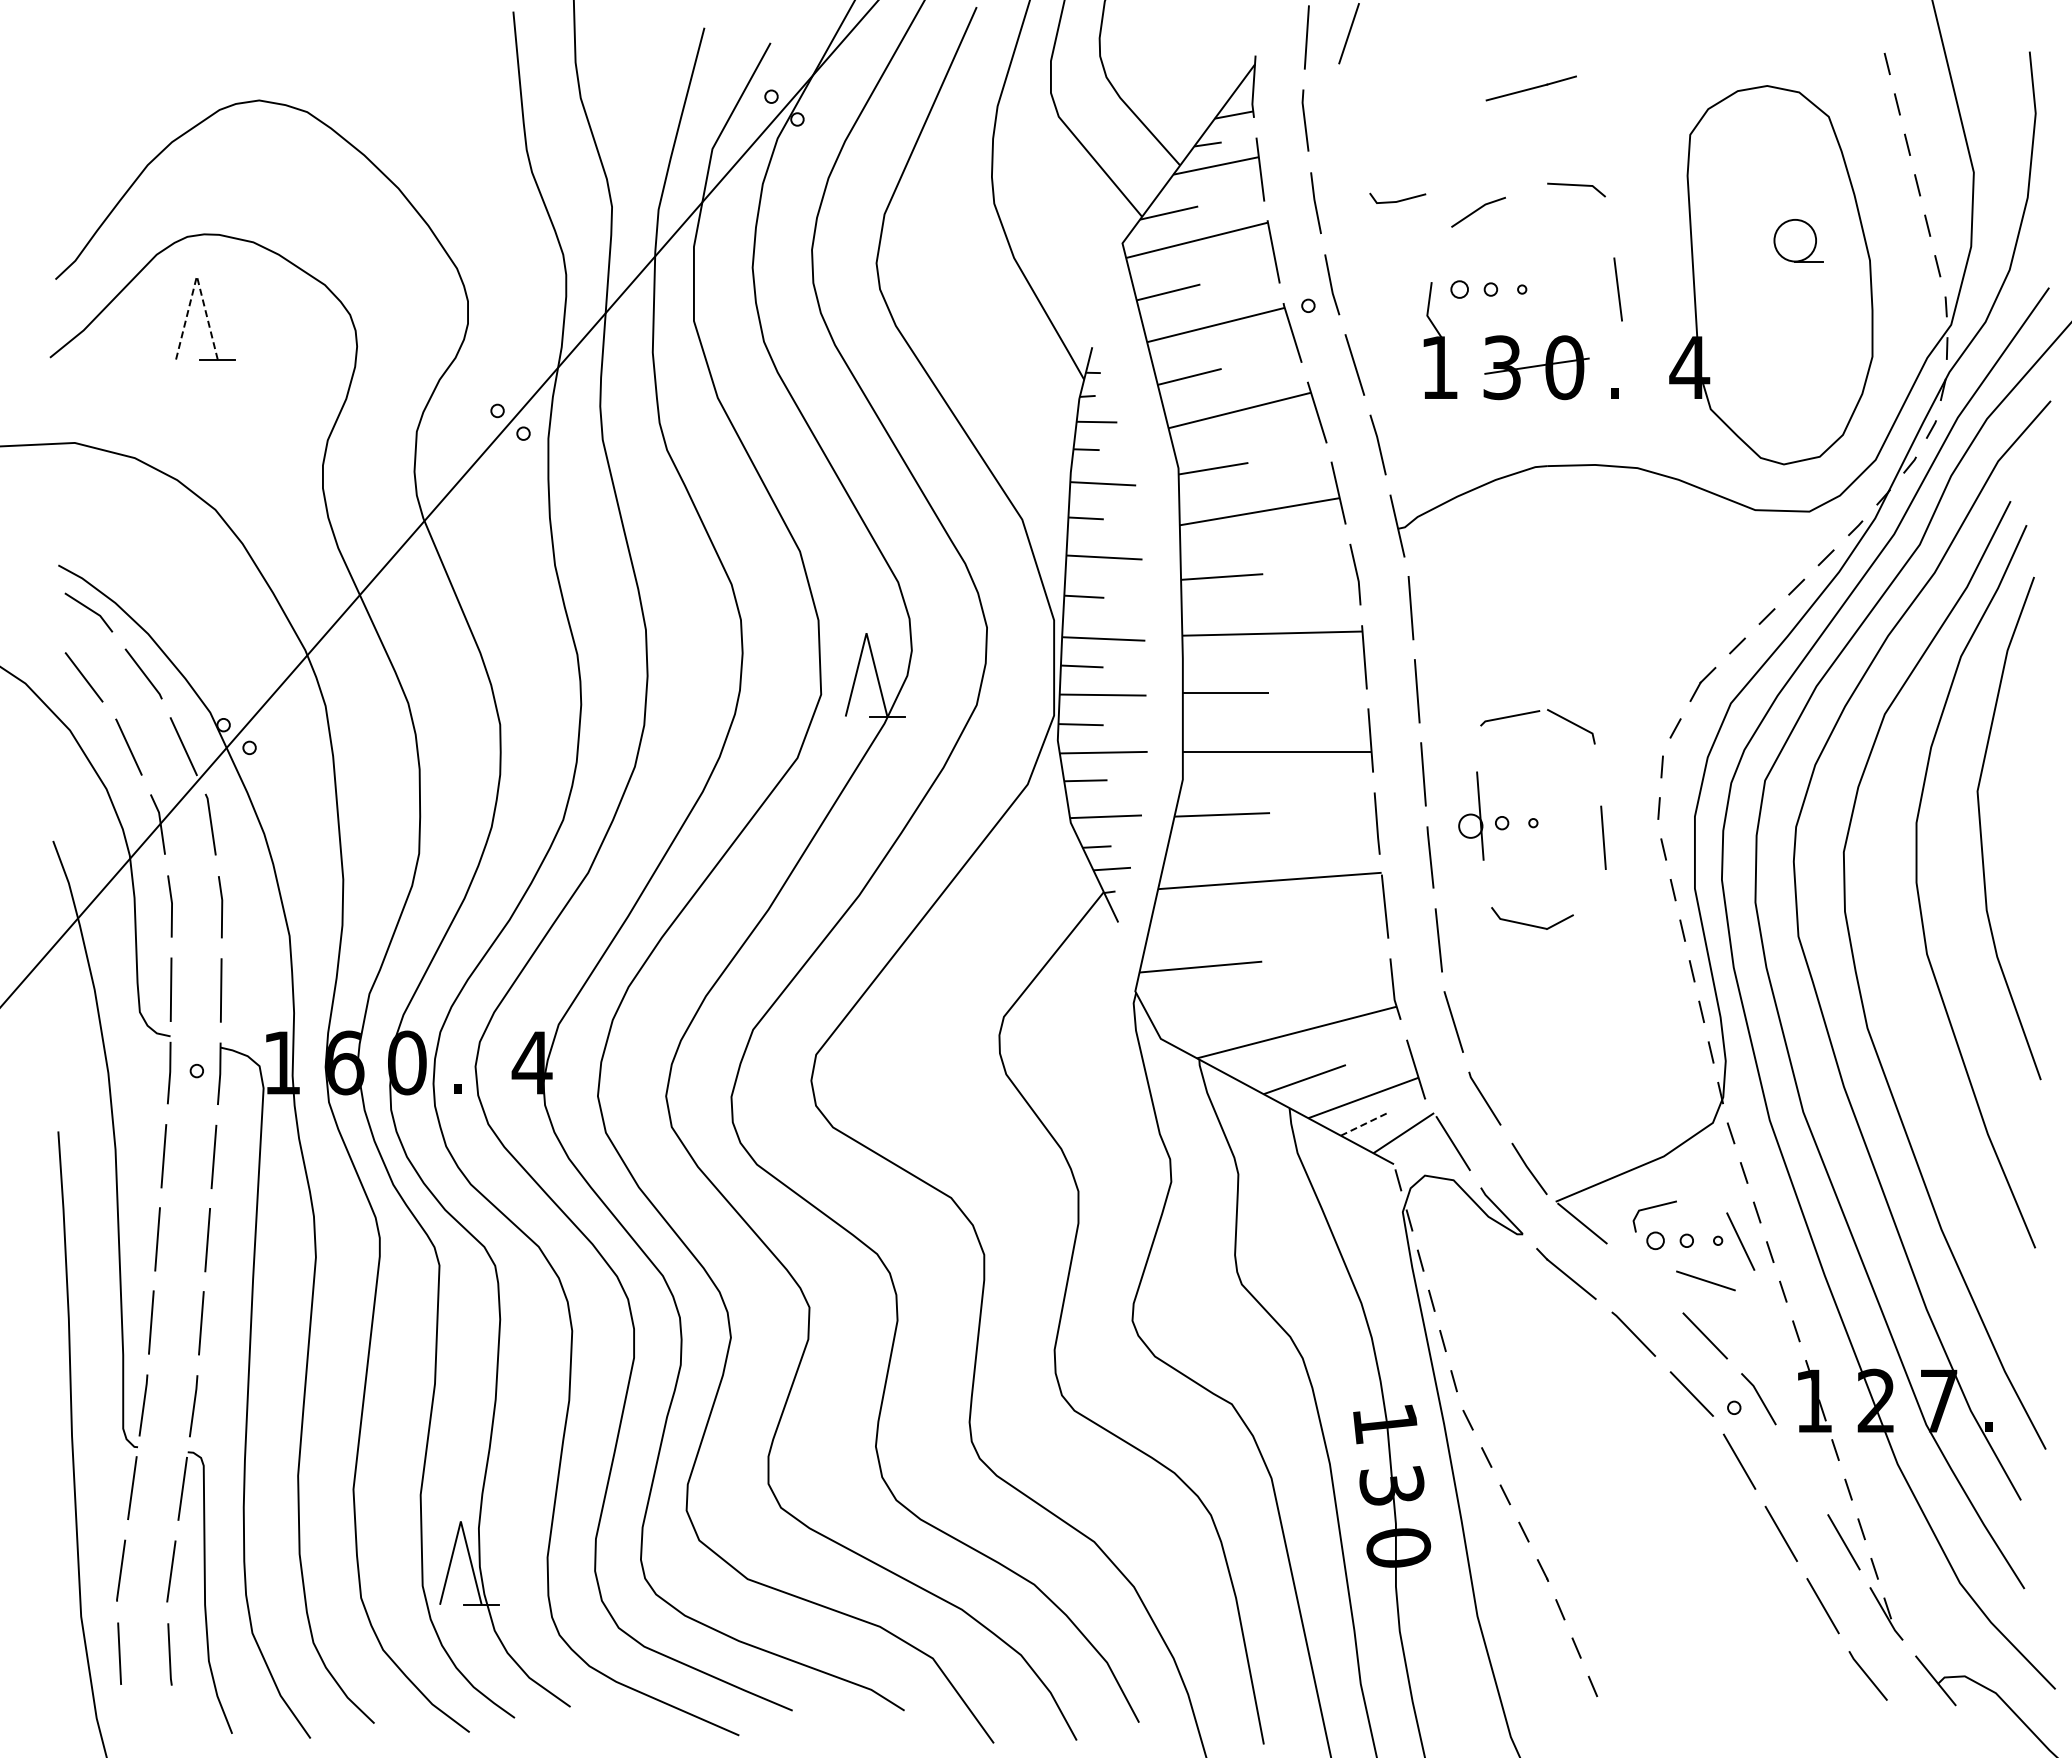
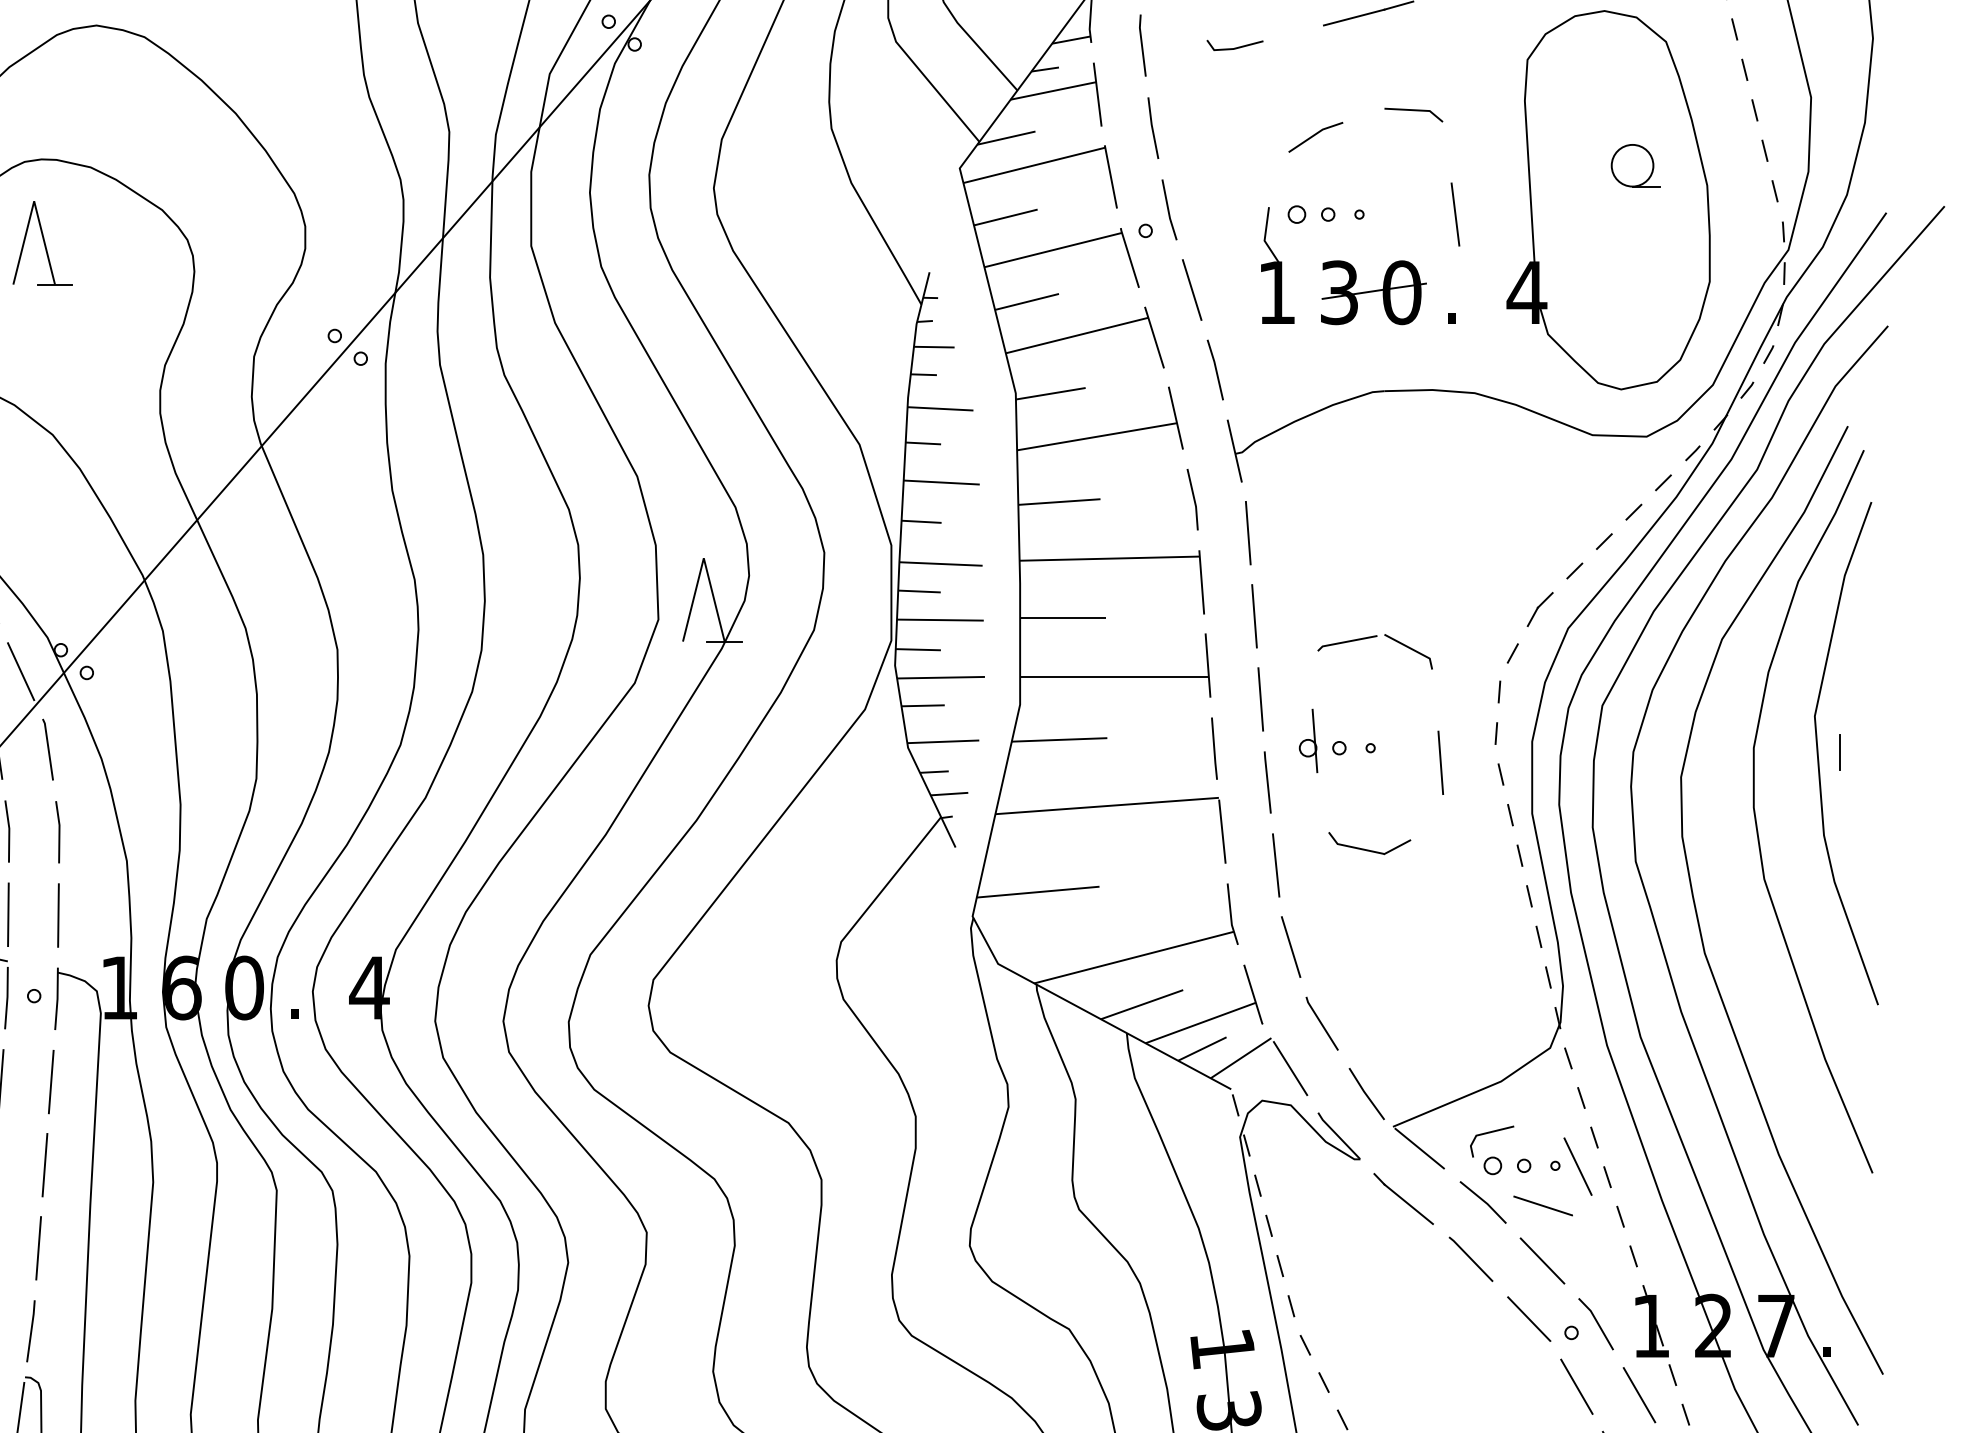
line: (1397, 200) -> (1234, 47), moved
line: (196, 276) -> (33, 201), dashed -> solid
part: (1470, 815) -> (1307, 740), size x0.71
line: (2002, 827) -> (1839, 752), added
line: (1365, 1124) -> (1202, 1049), dashed -> solid
line: (1645, 1276) -> (1482, 1201), added
line: (1801, 1470) -> (1638, 1395), added

